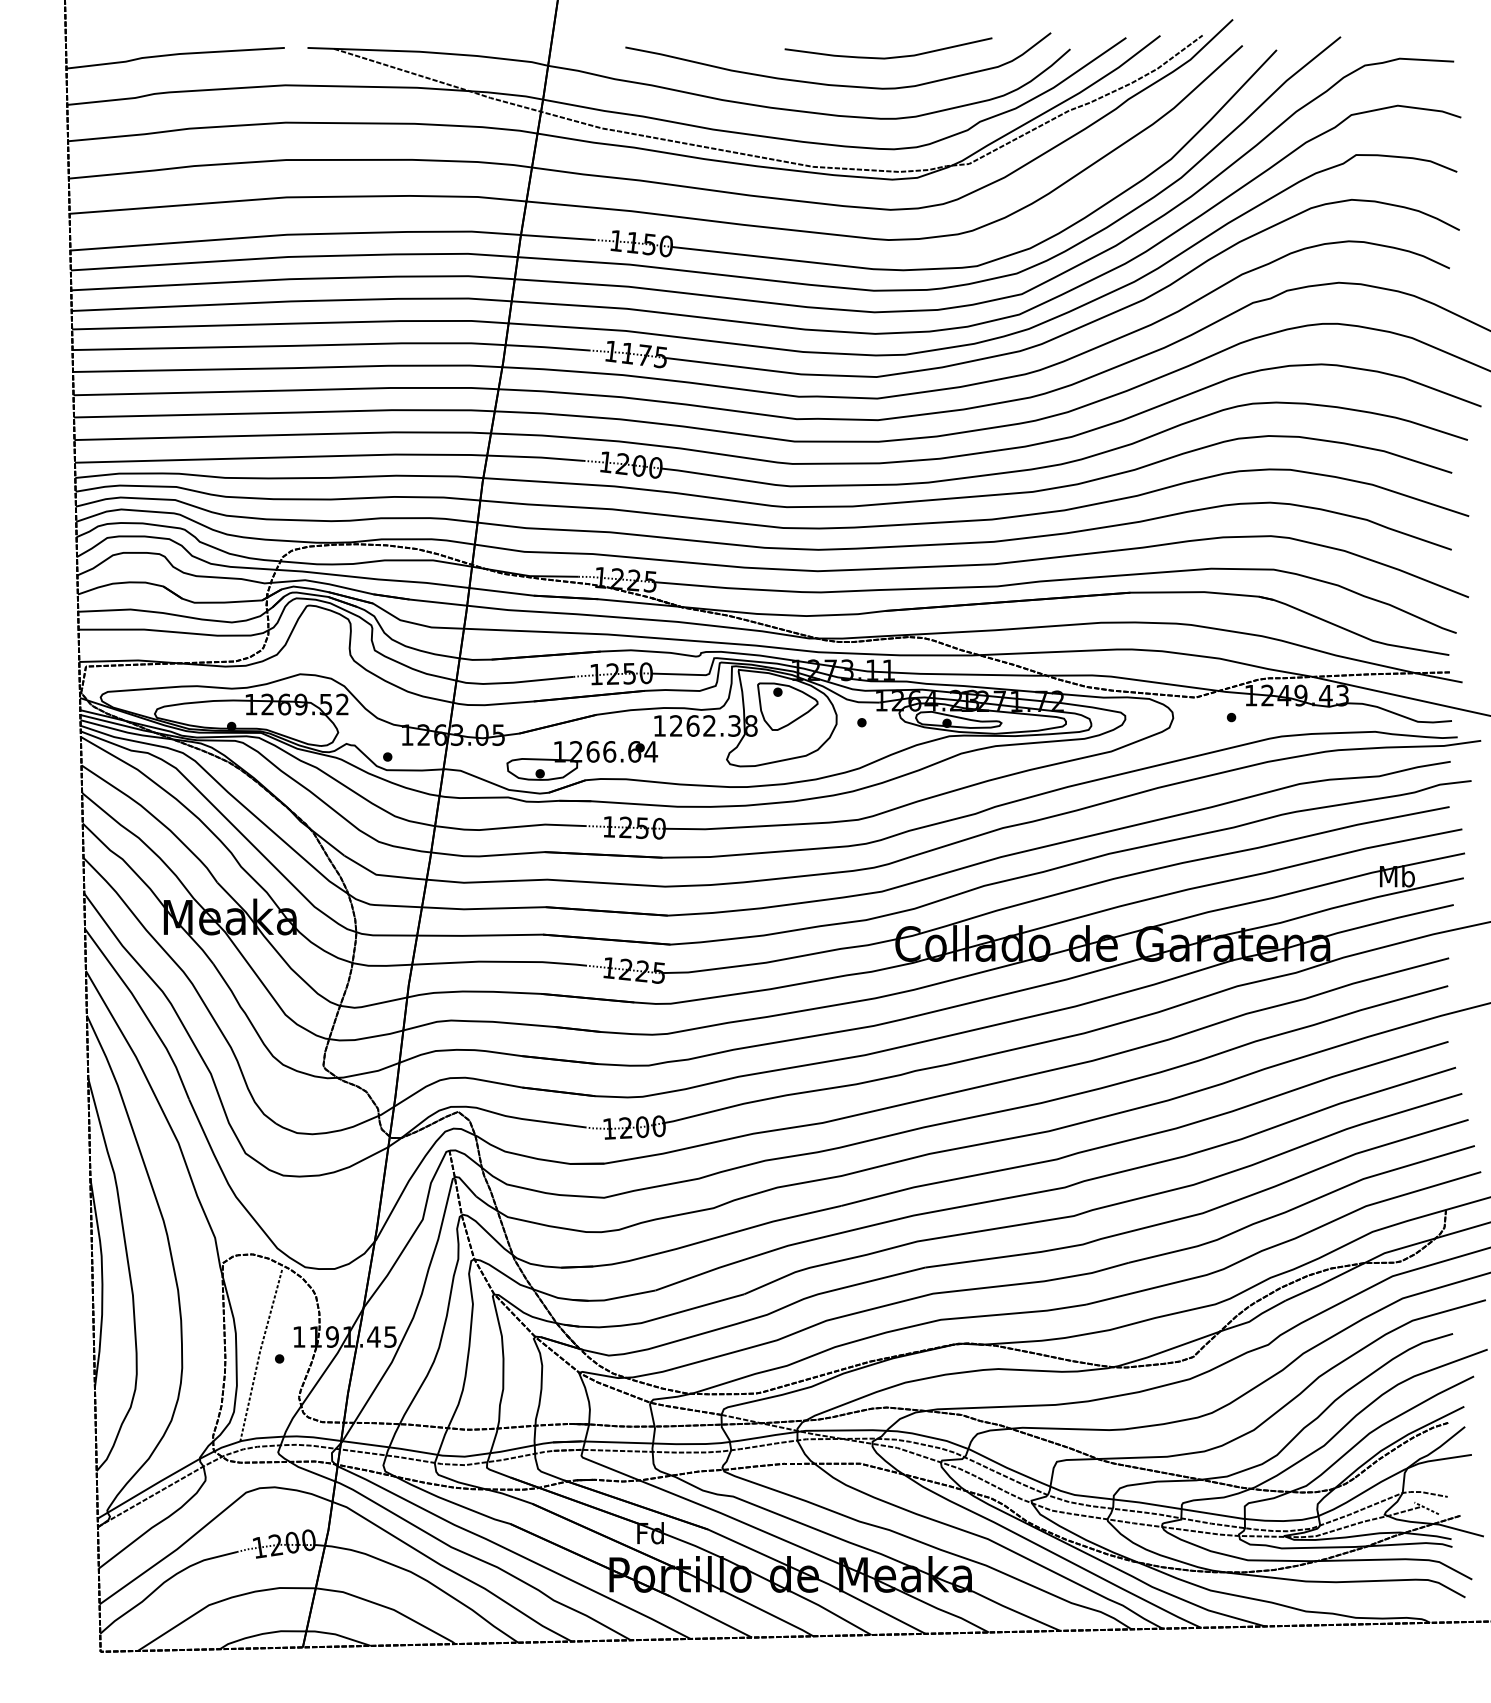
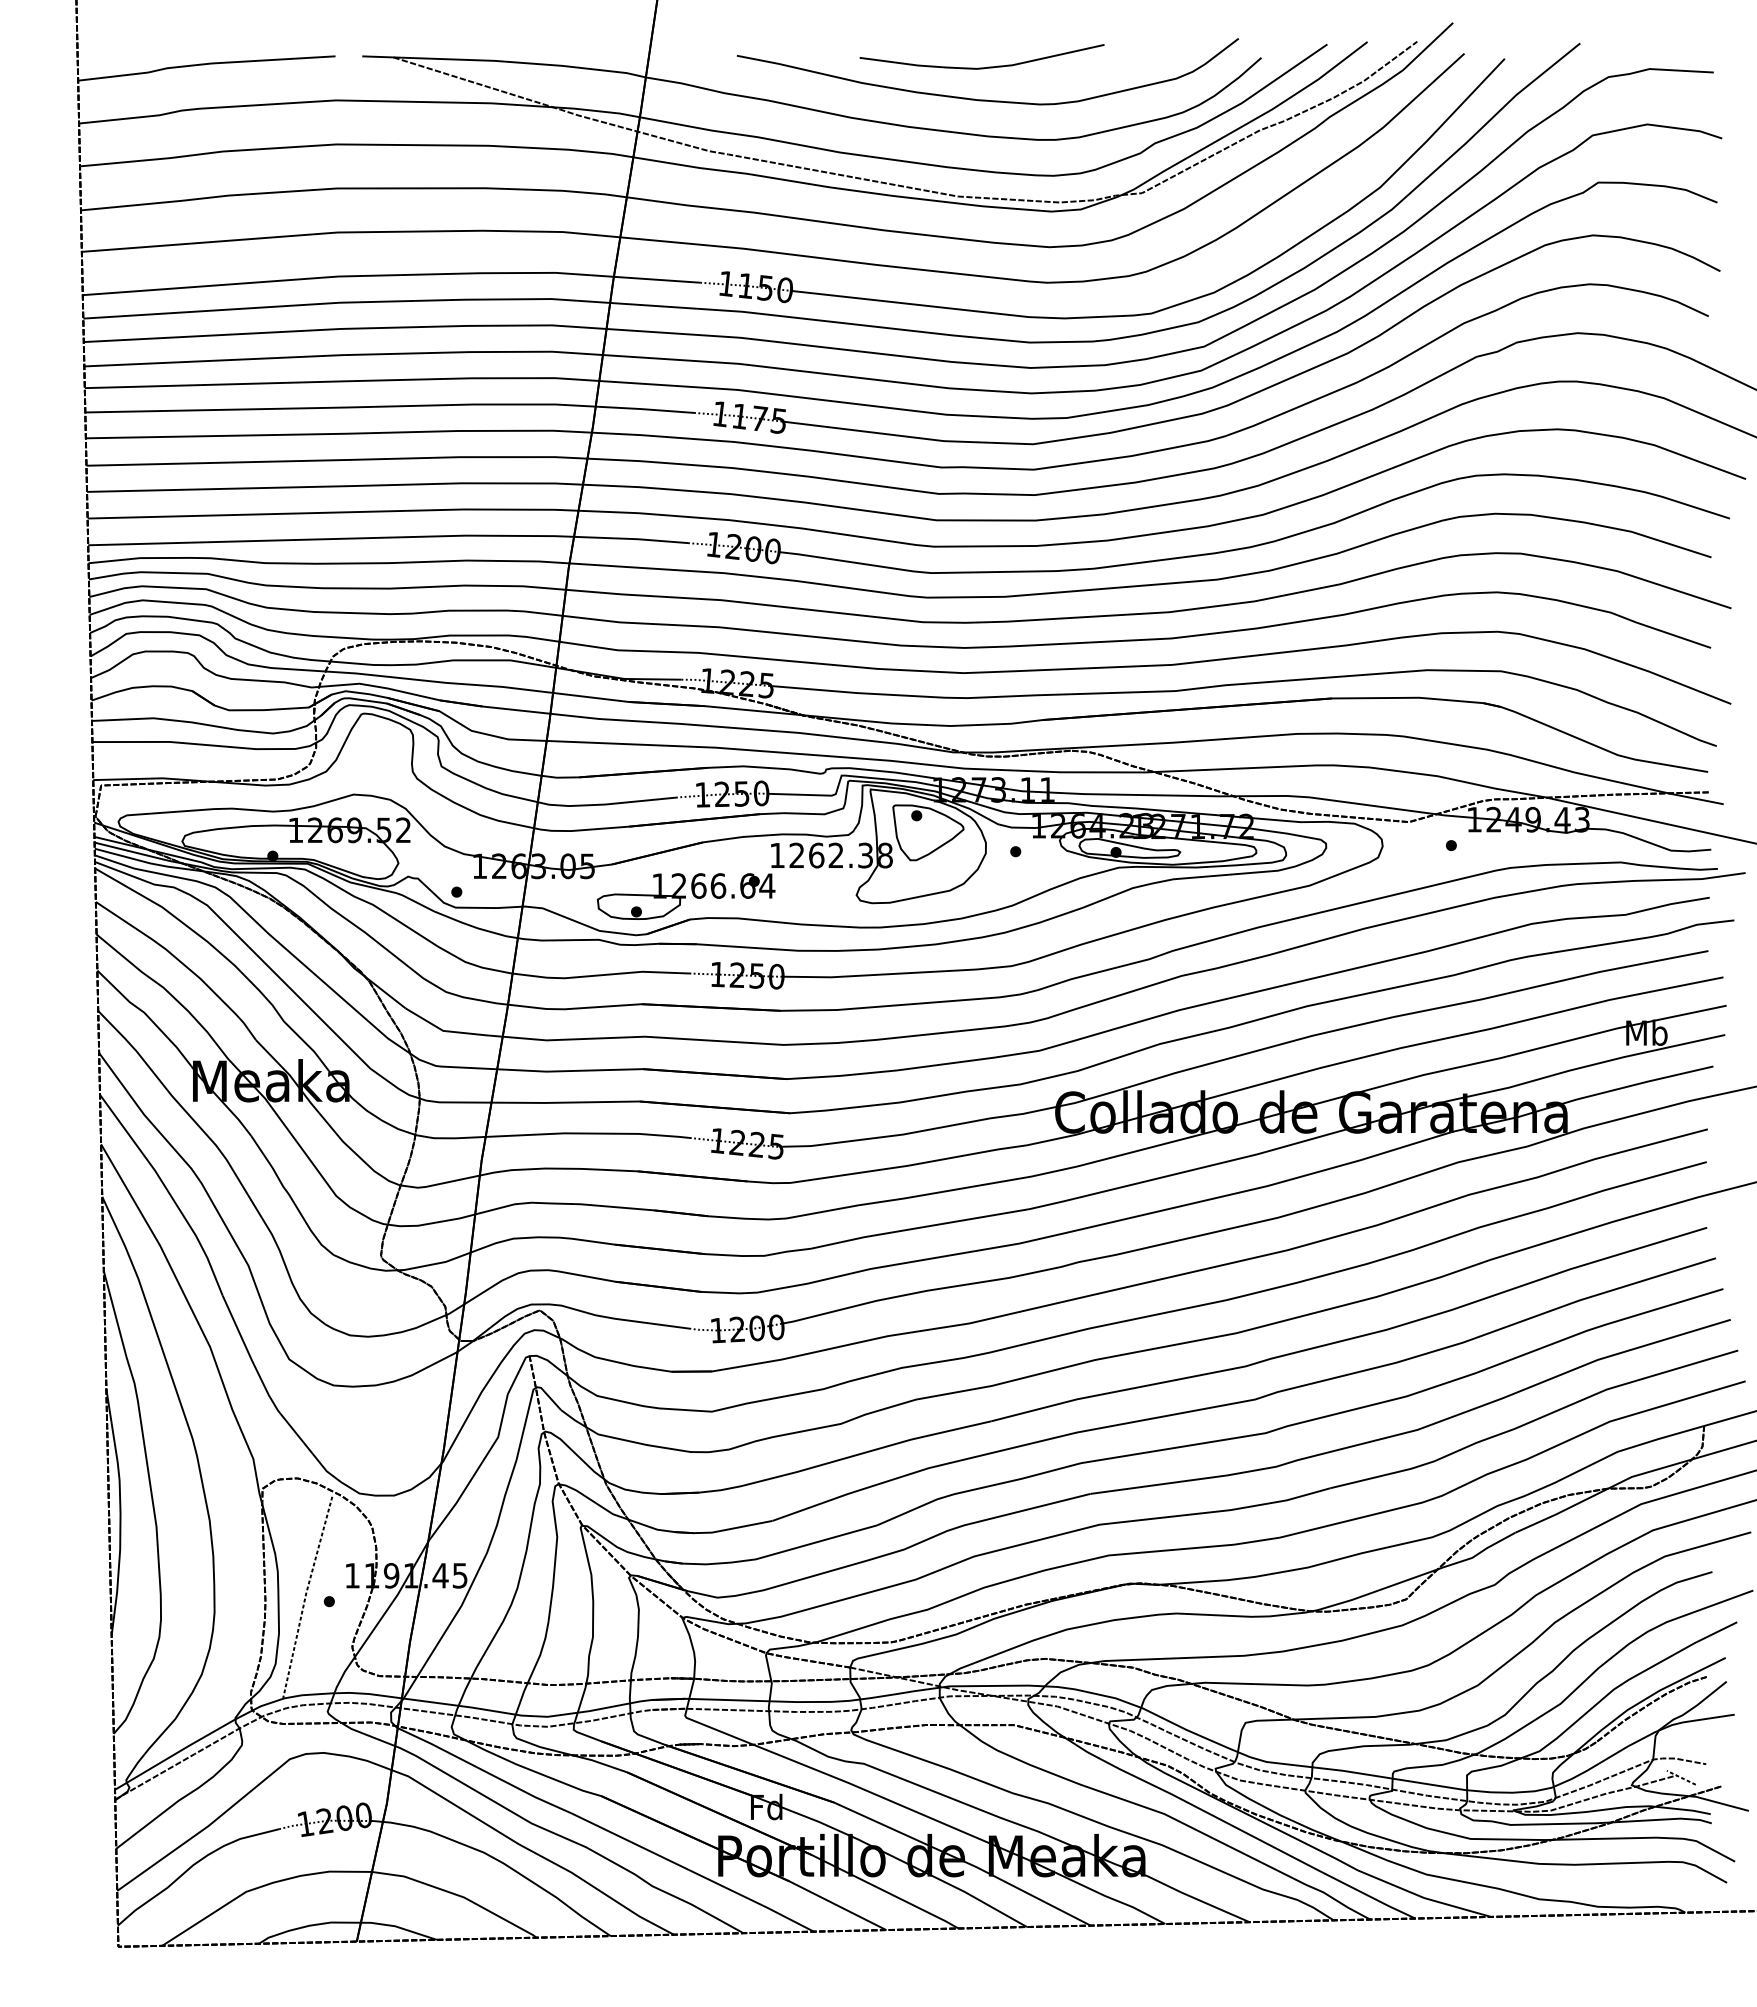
curve: (888, 57) -> (981, 67), moved

